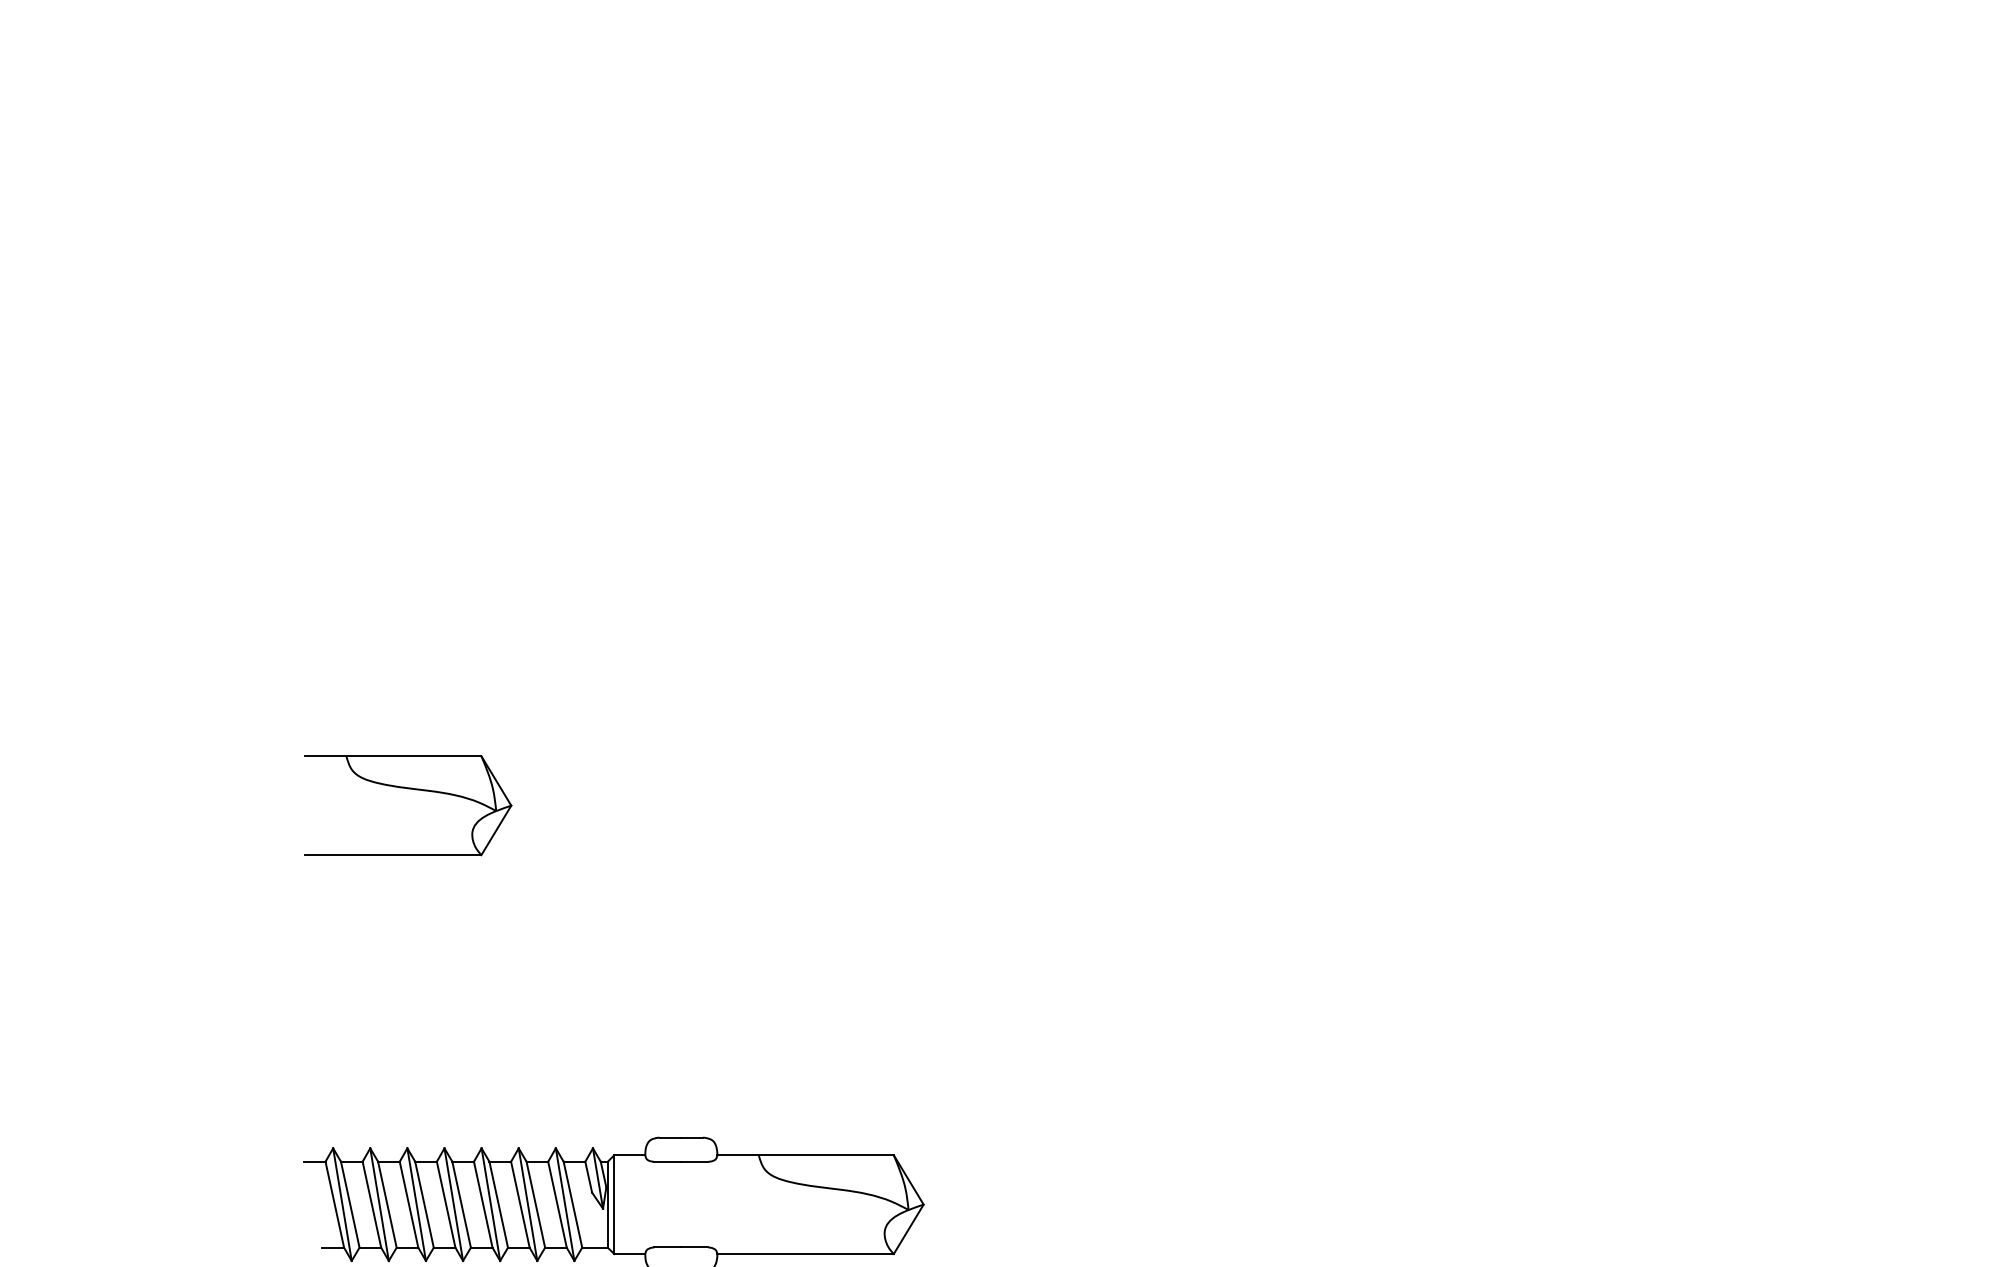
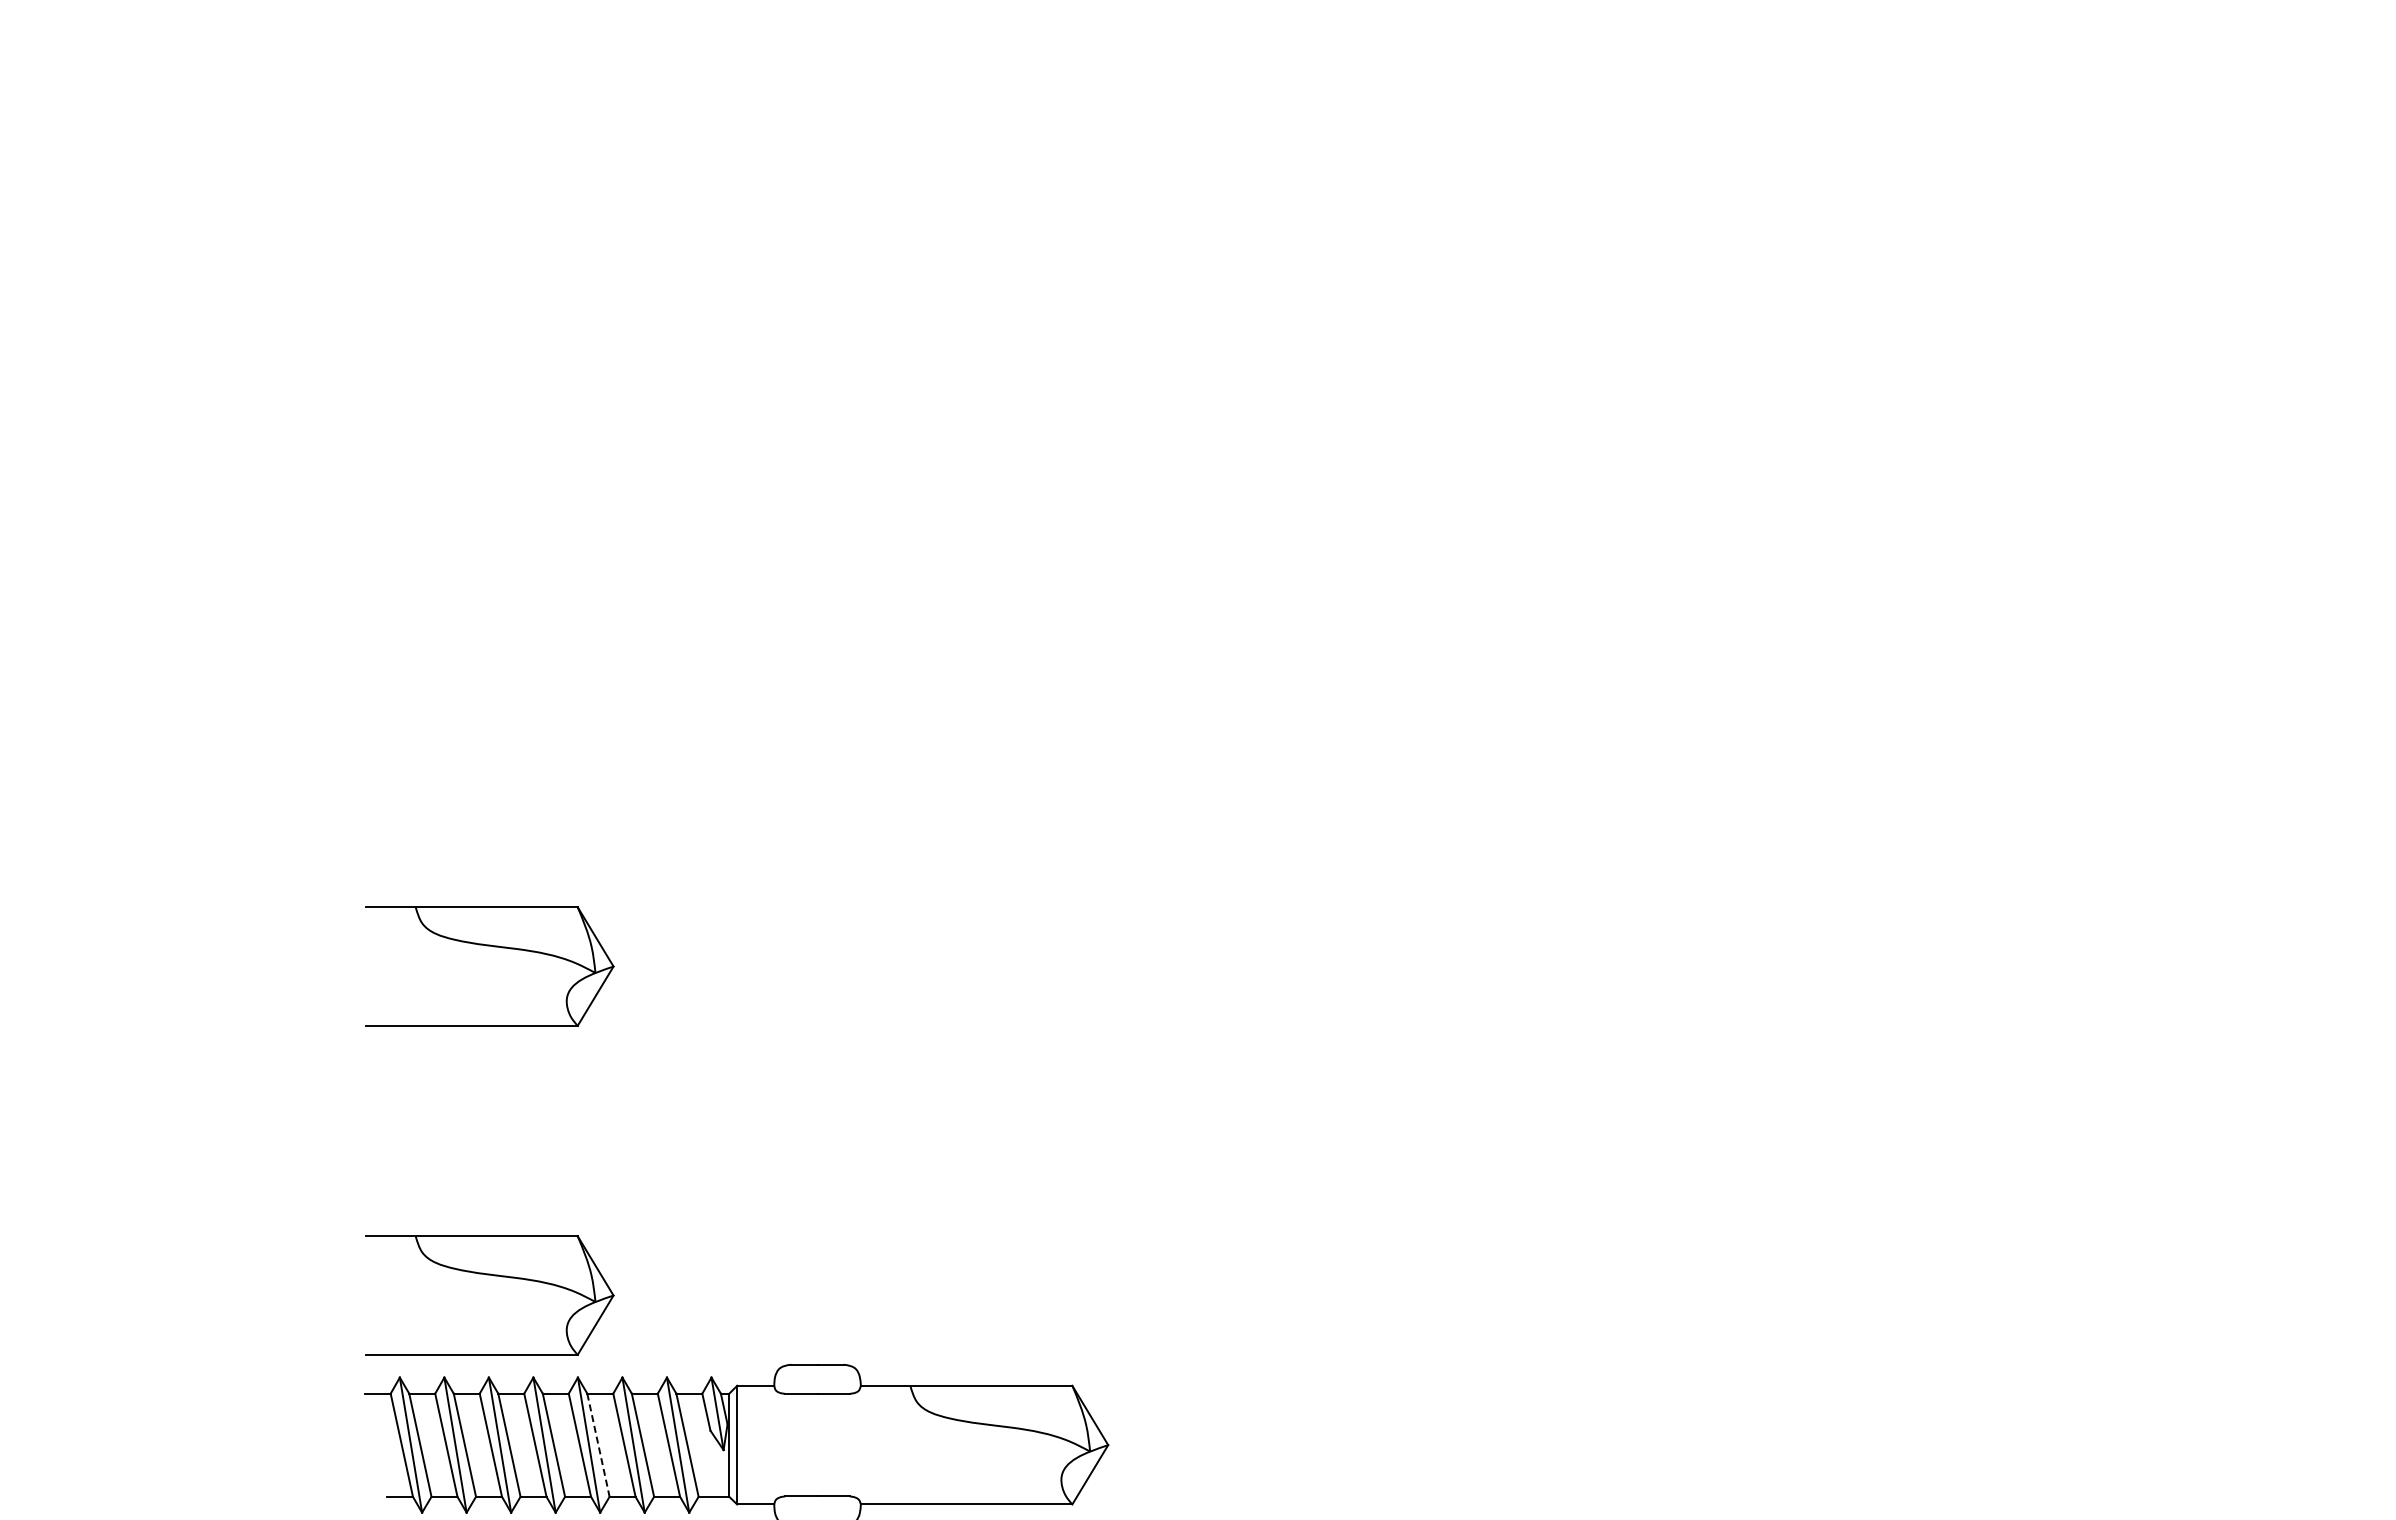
part: (412, 1064) -> (494, 1276), added
line: (498, 1204) -> (598, 1445), solid -> dashed

